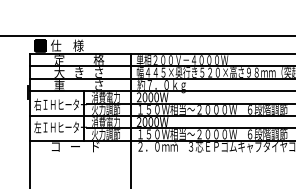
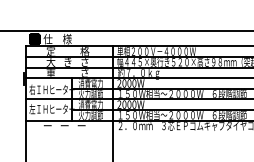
text: (55, 146) -> (47, 125), コ -> ー
text: (94, 147) -> (81, 126), ド -> ー

